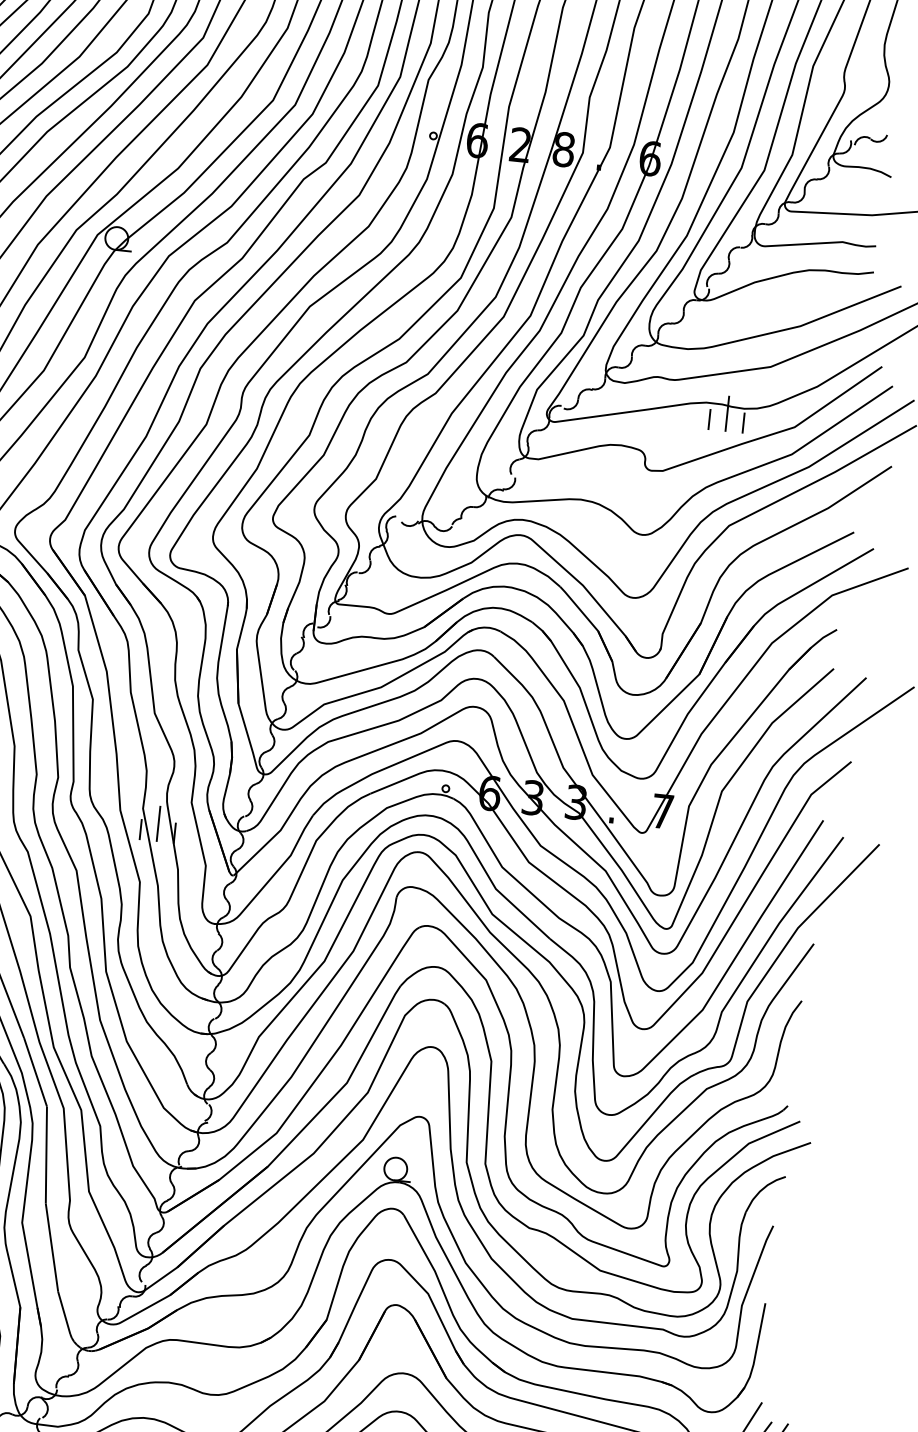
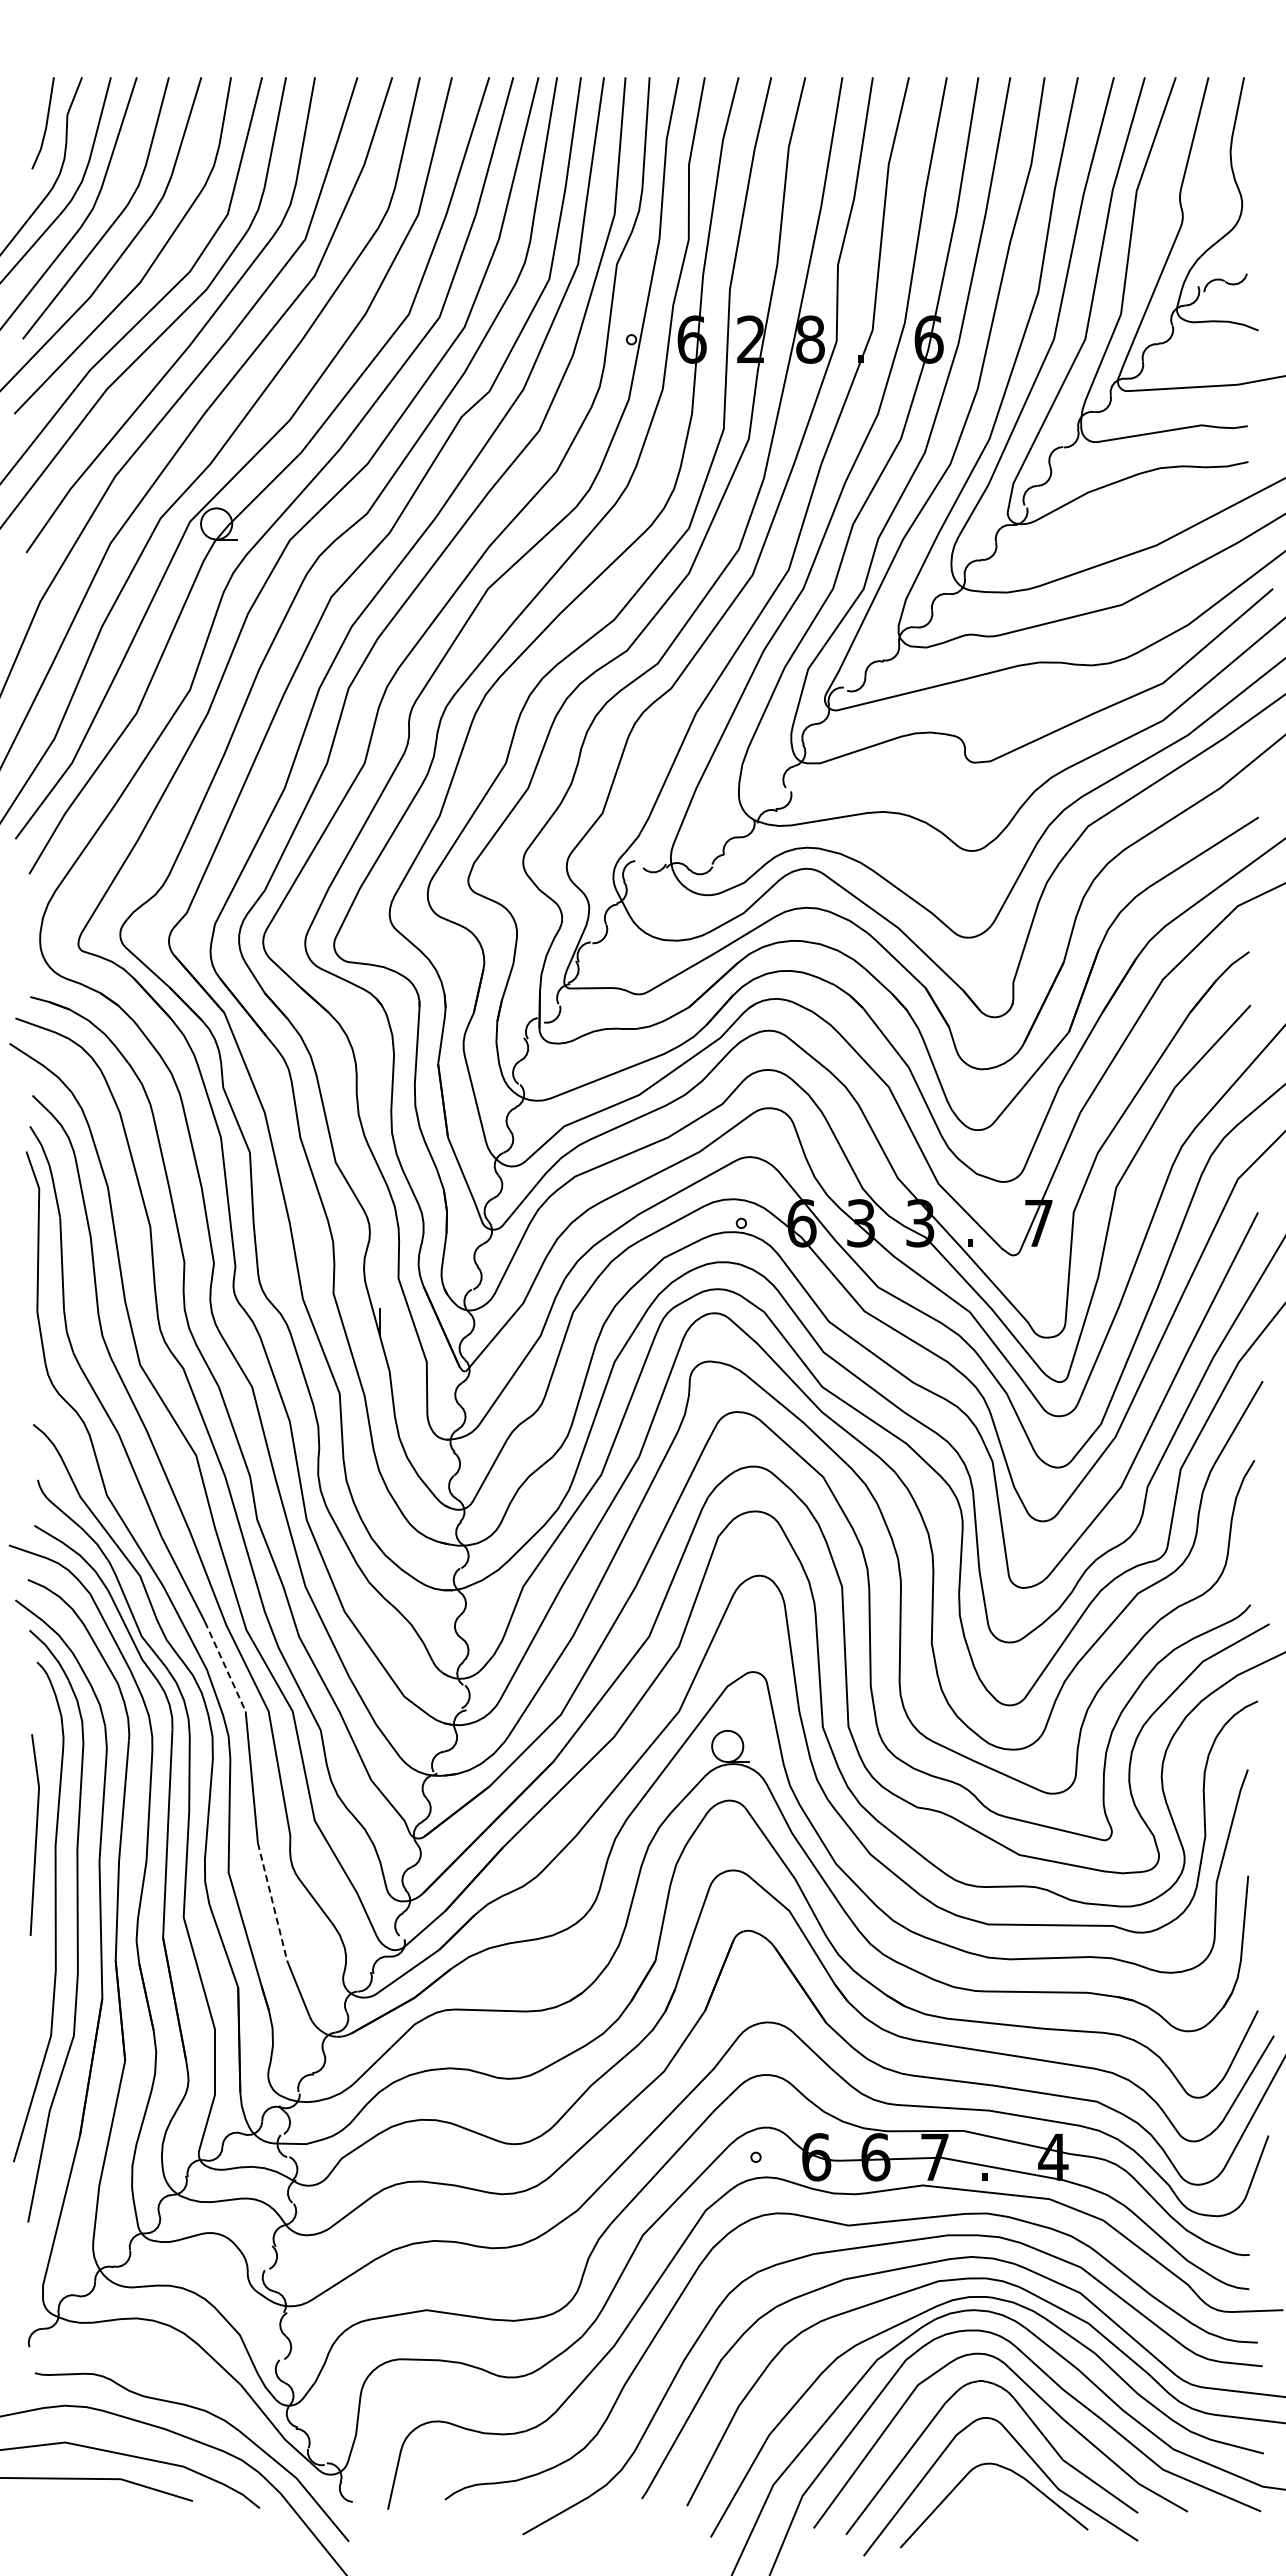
line: (727, 413) -> (1069, 674), removed
line: (709, 419) -> (1046, 684), removed
line: (743, 422) -> (1093, 684), removed
line: (158, 823) -> (356, 1311), removed
line: (140, 829) -> (333, 1322), removed
line: (35, 1073) -> (225, 1667), solid -> dashed
line: (51, 1248) -> (272, 1902), solid -> dashed

